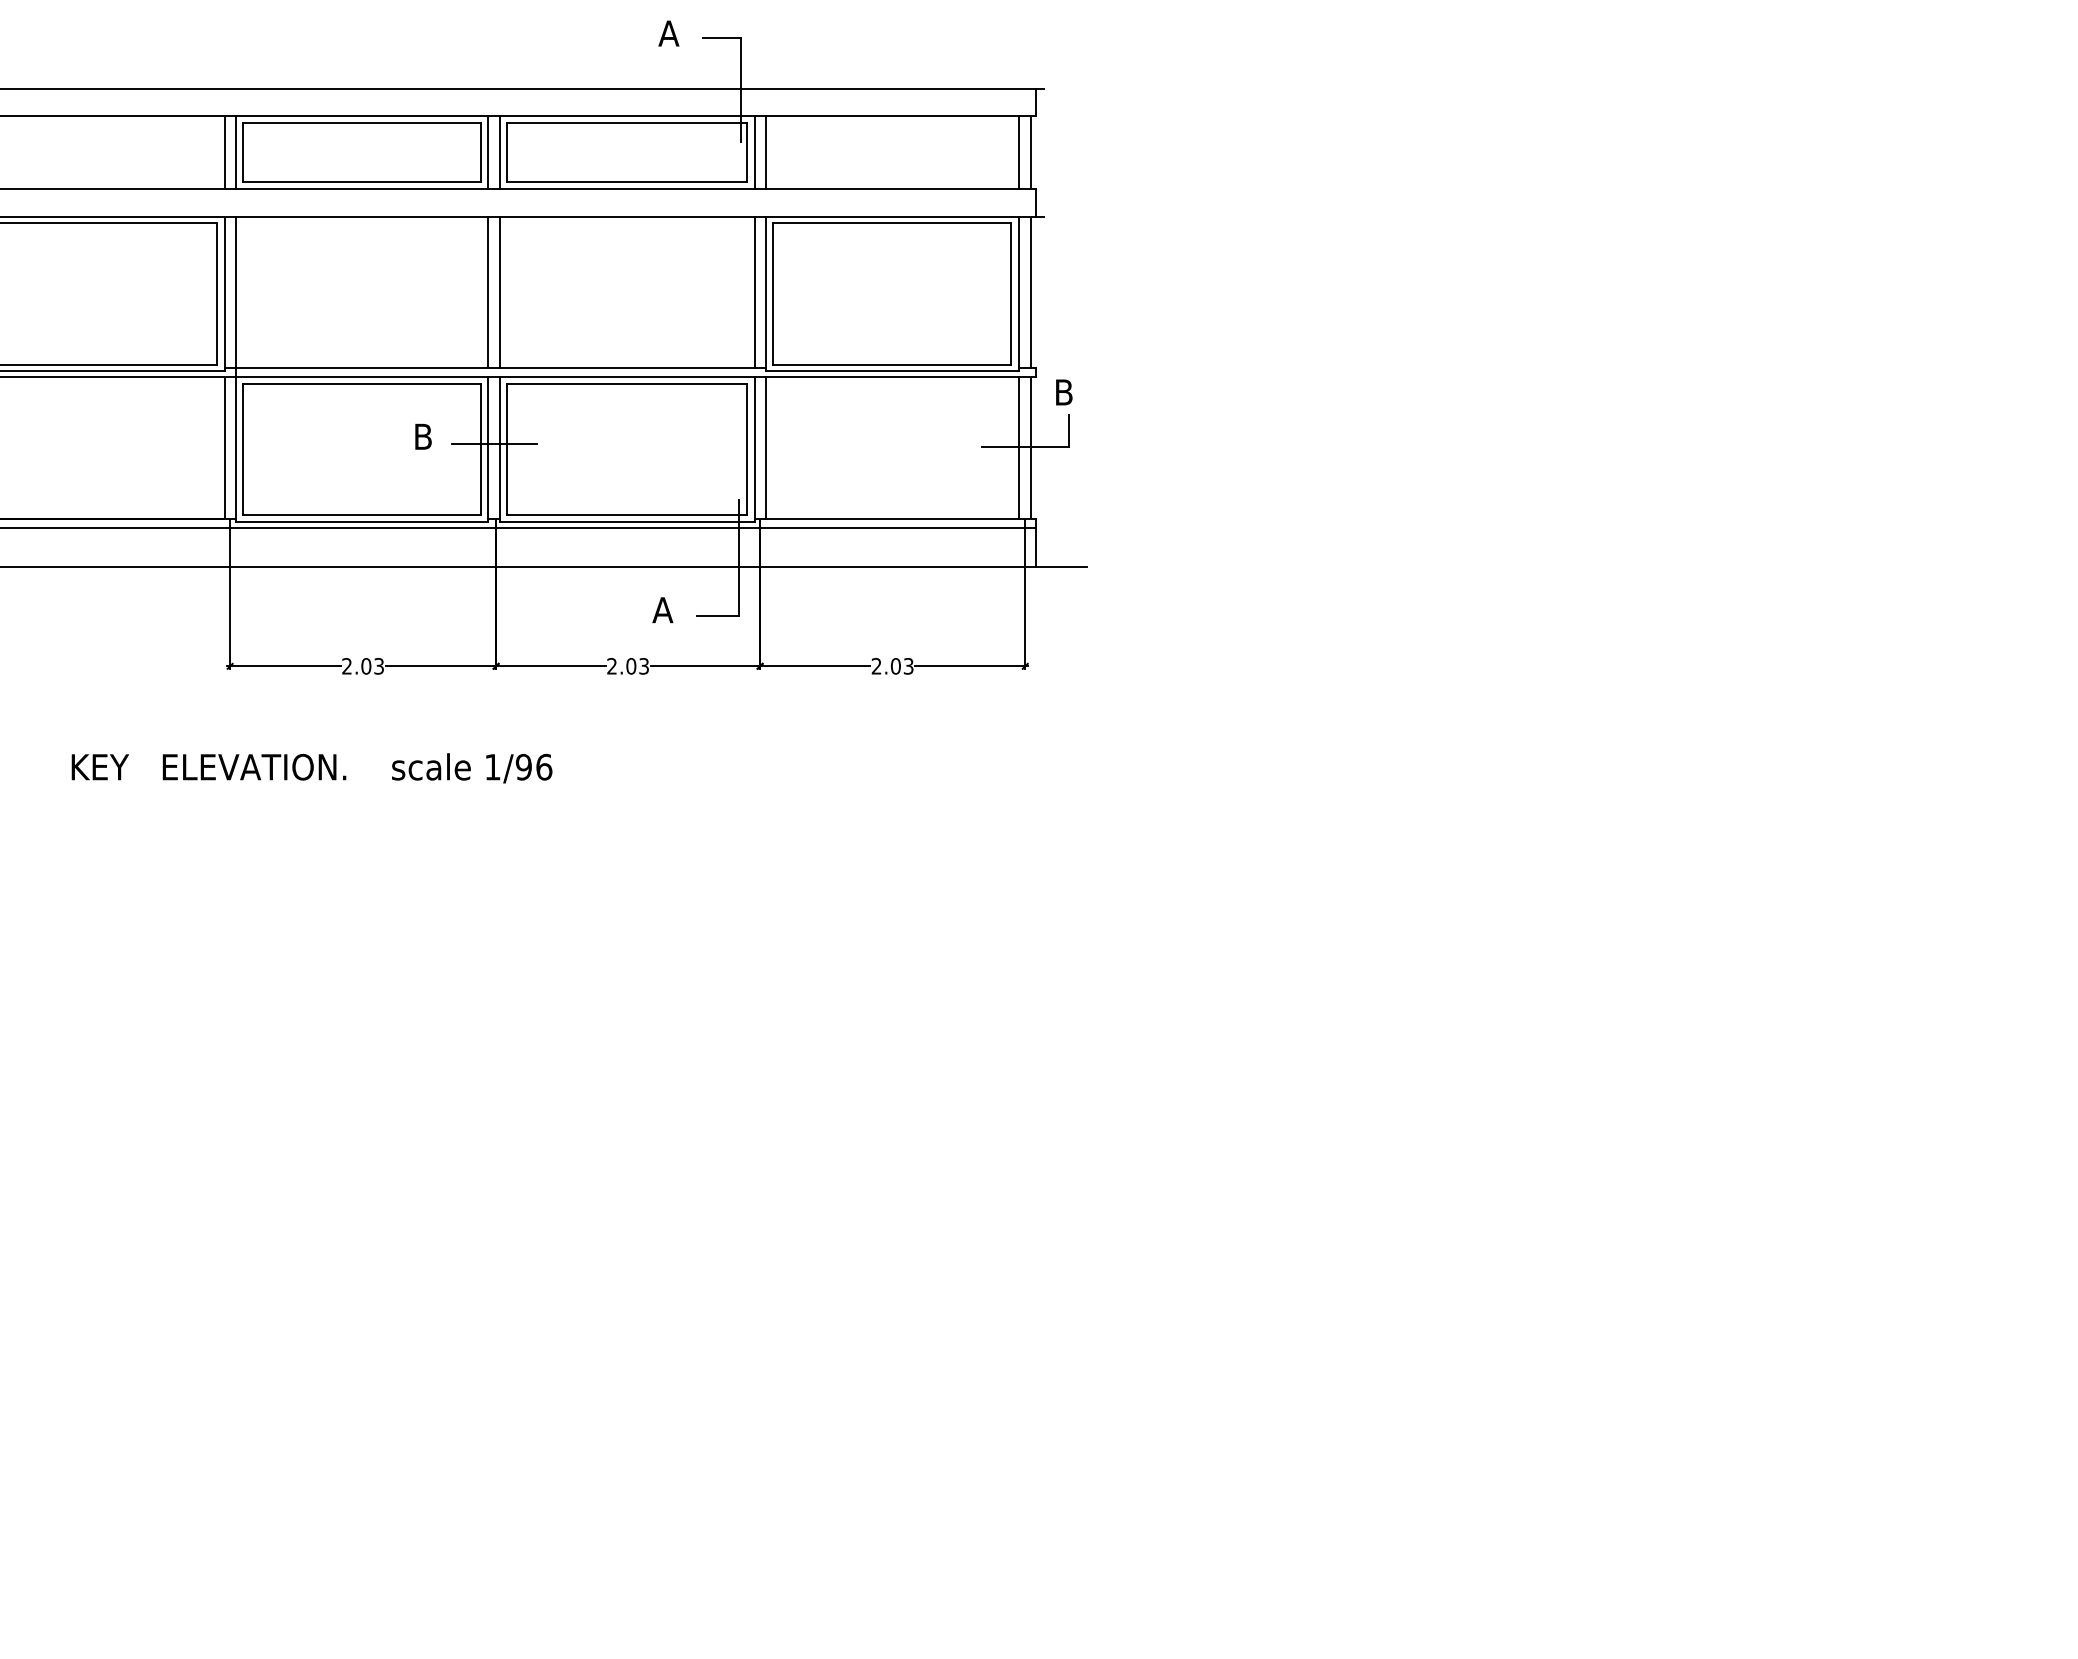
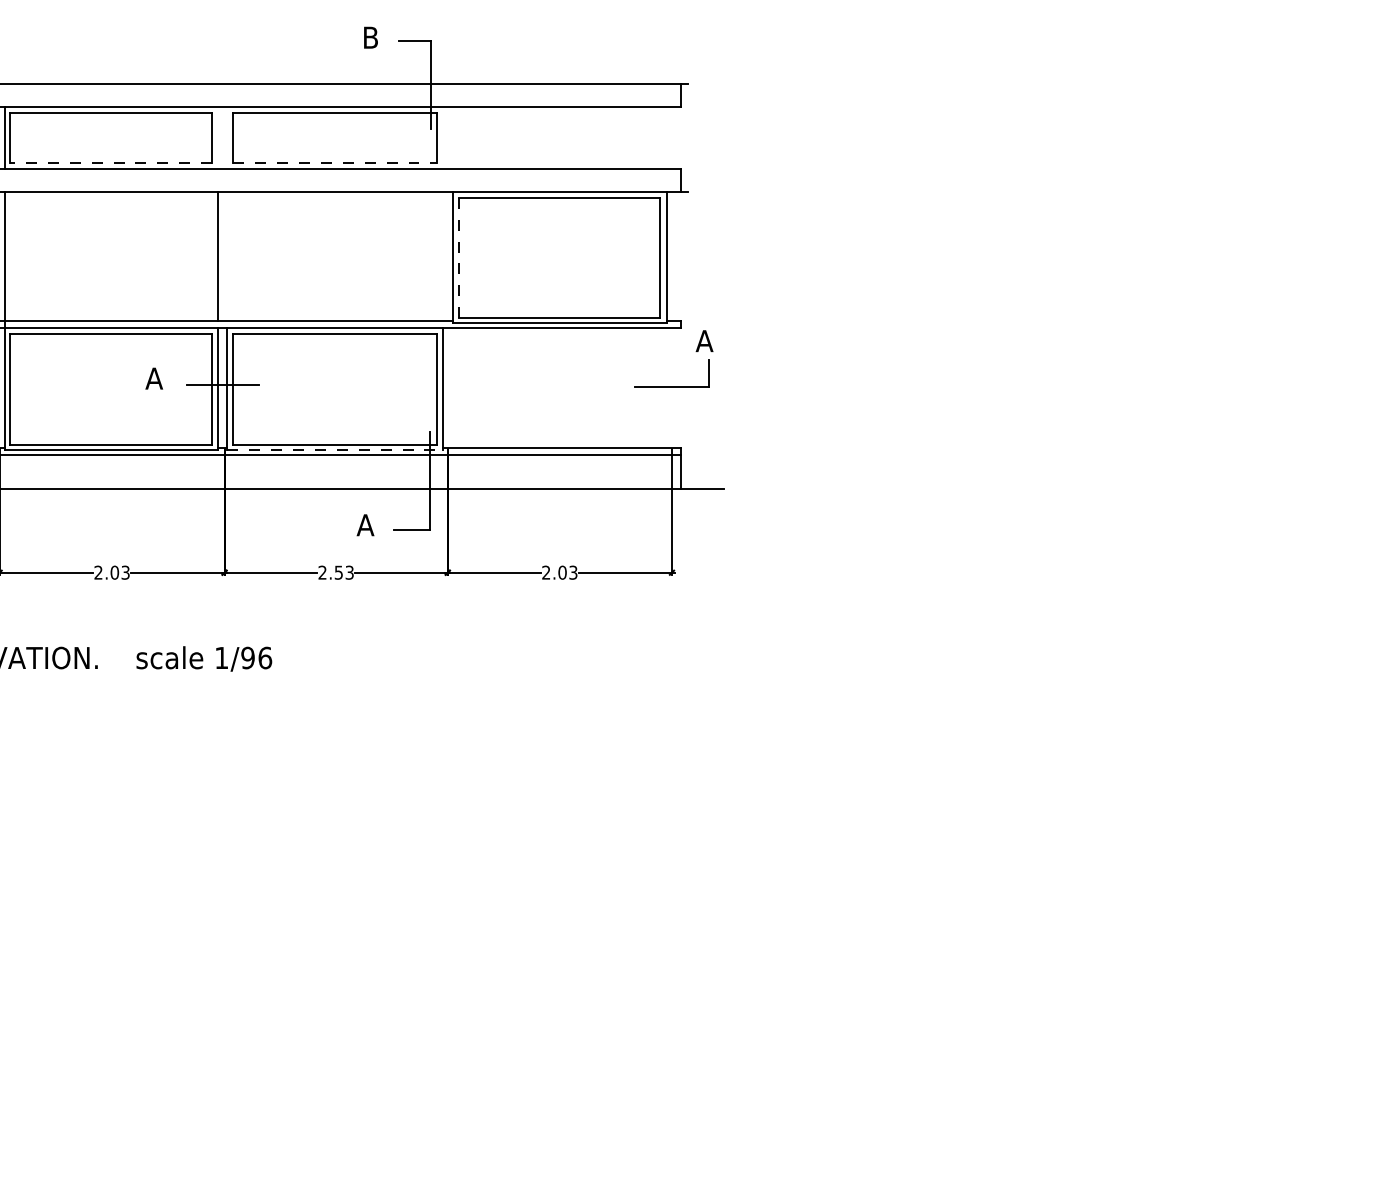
text: (668, 33) -> (370, 37), A -> B
line: (488, 151) -> (218, 137), removed
line: (499, 151) -> (227, 137), removed
line: (754, 151) -> (443, 137), removed
line: (765, 151) -> (452, 137), removed
line: (1018, 151) -> (666, 137), removed
line: (1031, 151) -> (677, 137), removed
line: (361, 181) -> (110, 162), solid -> dashed
line: (627, 181) -> (335, 162), solid -> dashed
line: (499, 292) -> (227, 256), removed
line: (754, 292) -> (443, 256), removed
line: (1031, 292) -> (677, 256), removed
line: (773, 294) -> (459, 258), solid -> dashed
text: (1063, 392) -> (704, 341), B -> A
text: (416, 436) -> (157, 378), B -> A
line: (765, 448) -> (452, 388), removed
line: (1018, 448) -> (666, 388), removed
line: (1031, 448) -> (677, 388), removed
line: (627, 521) -> (335, 450), solid -> dashed
text: (631, 666) -> (339, 572), 2.03 -> 2.53

